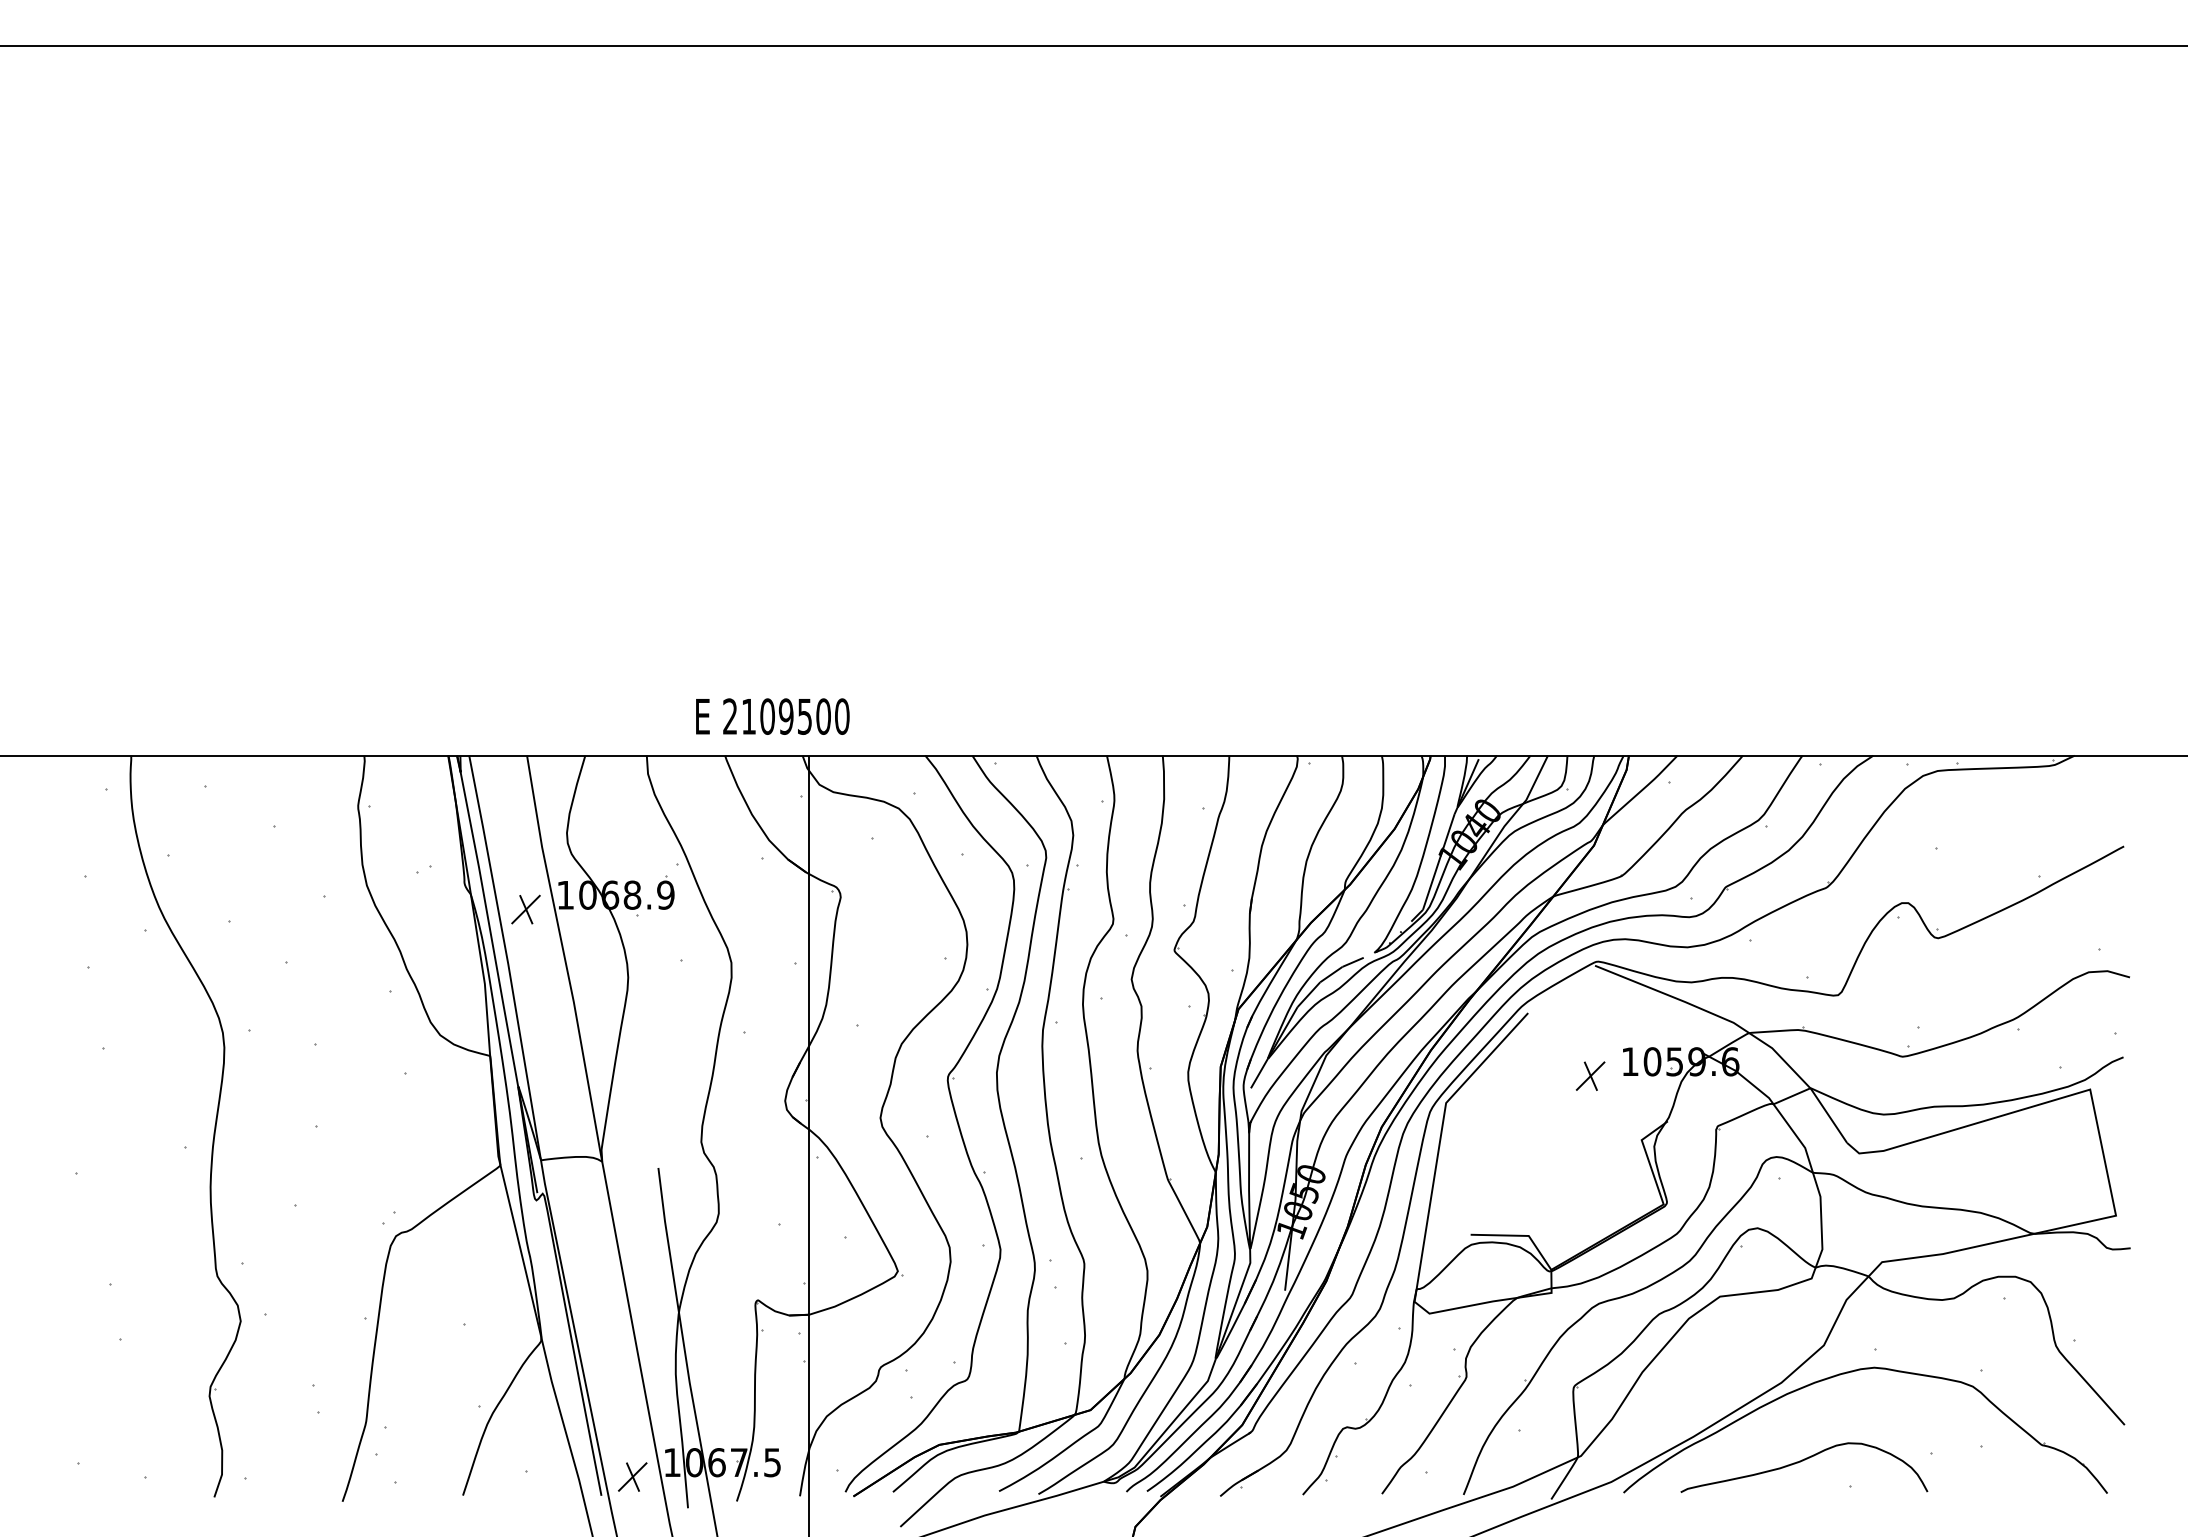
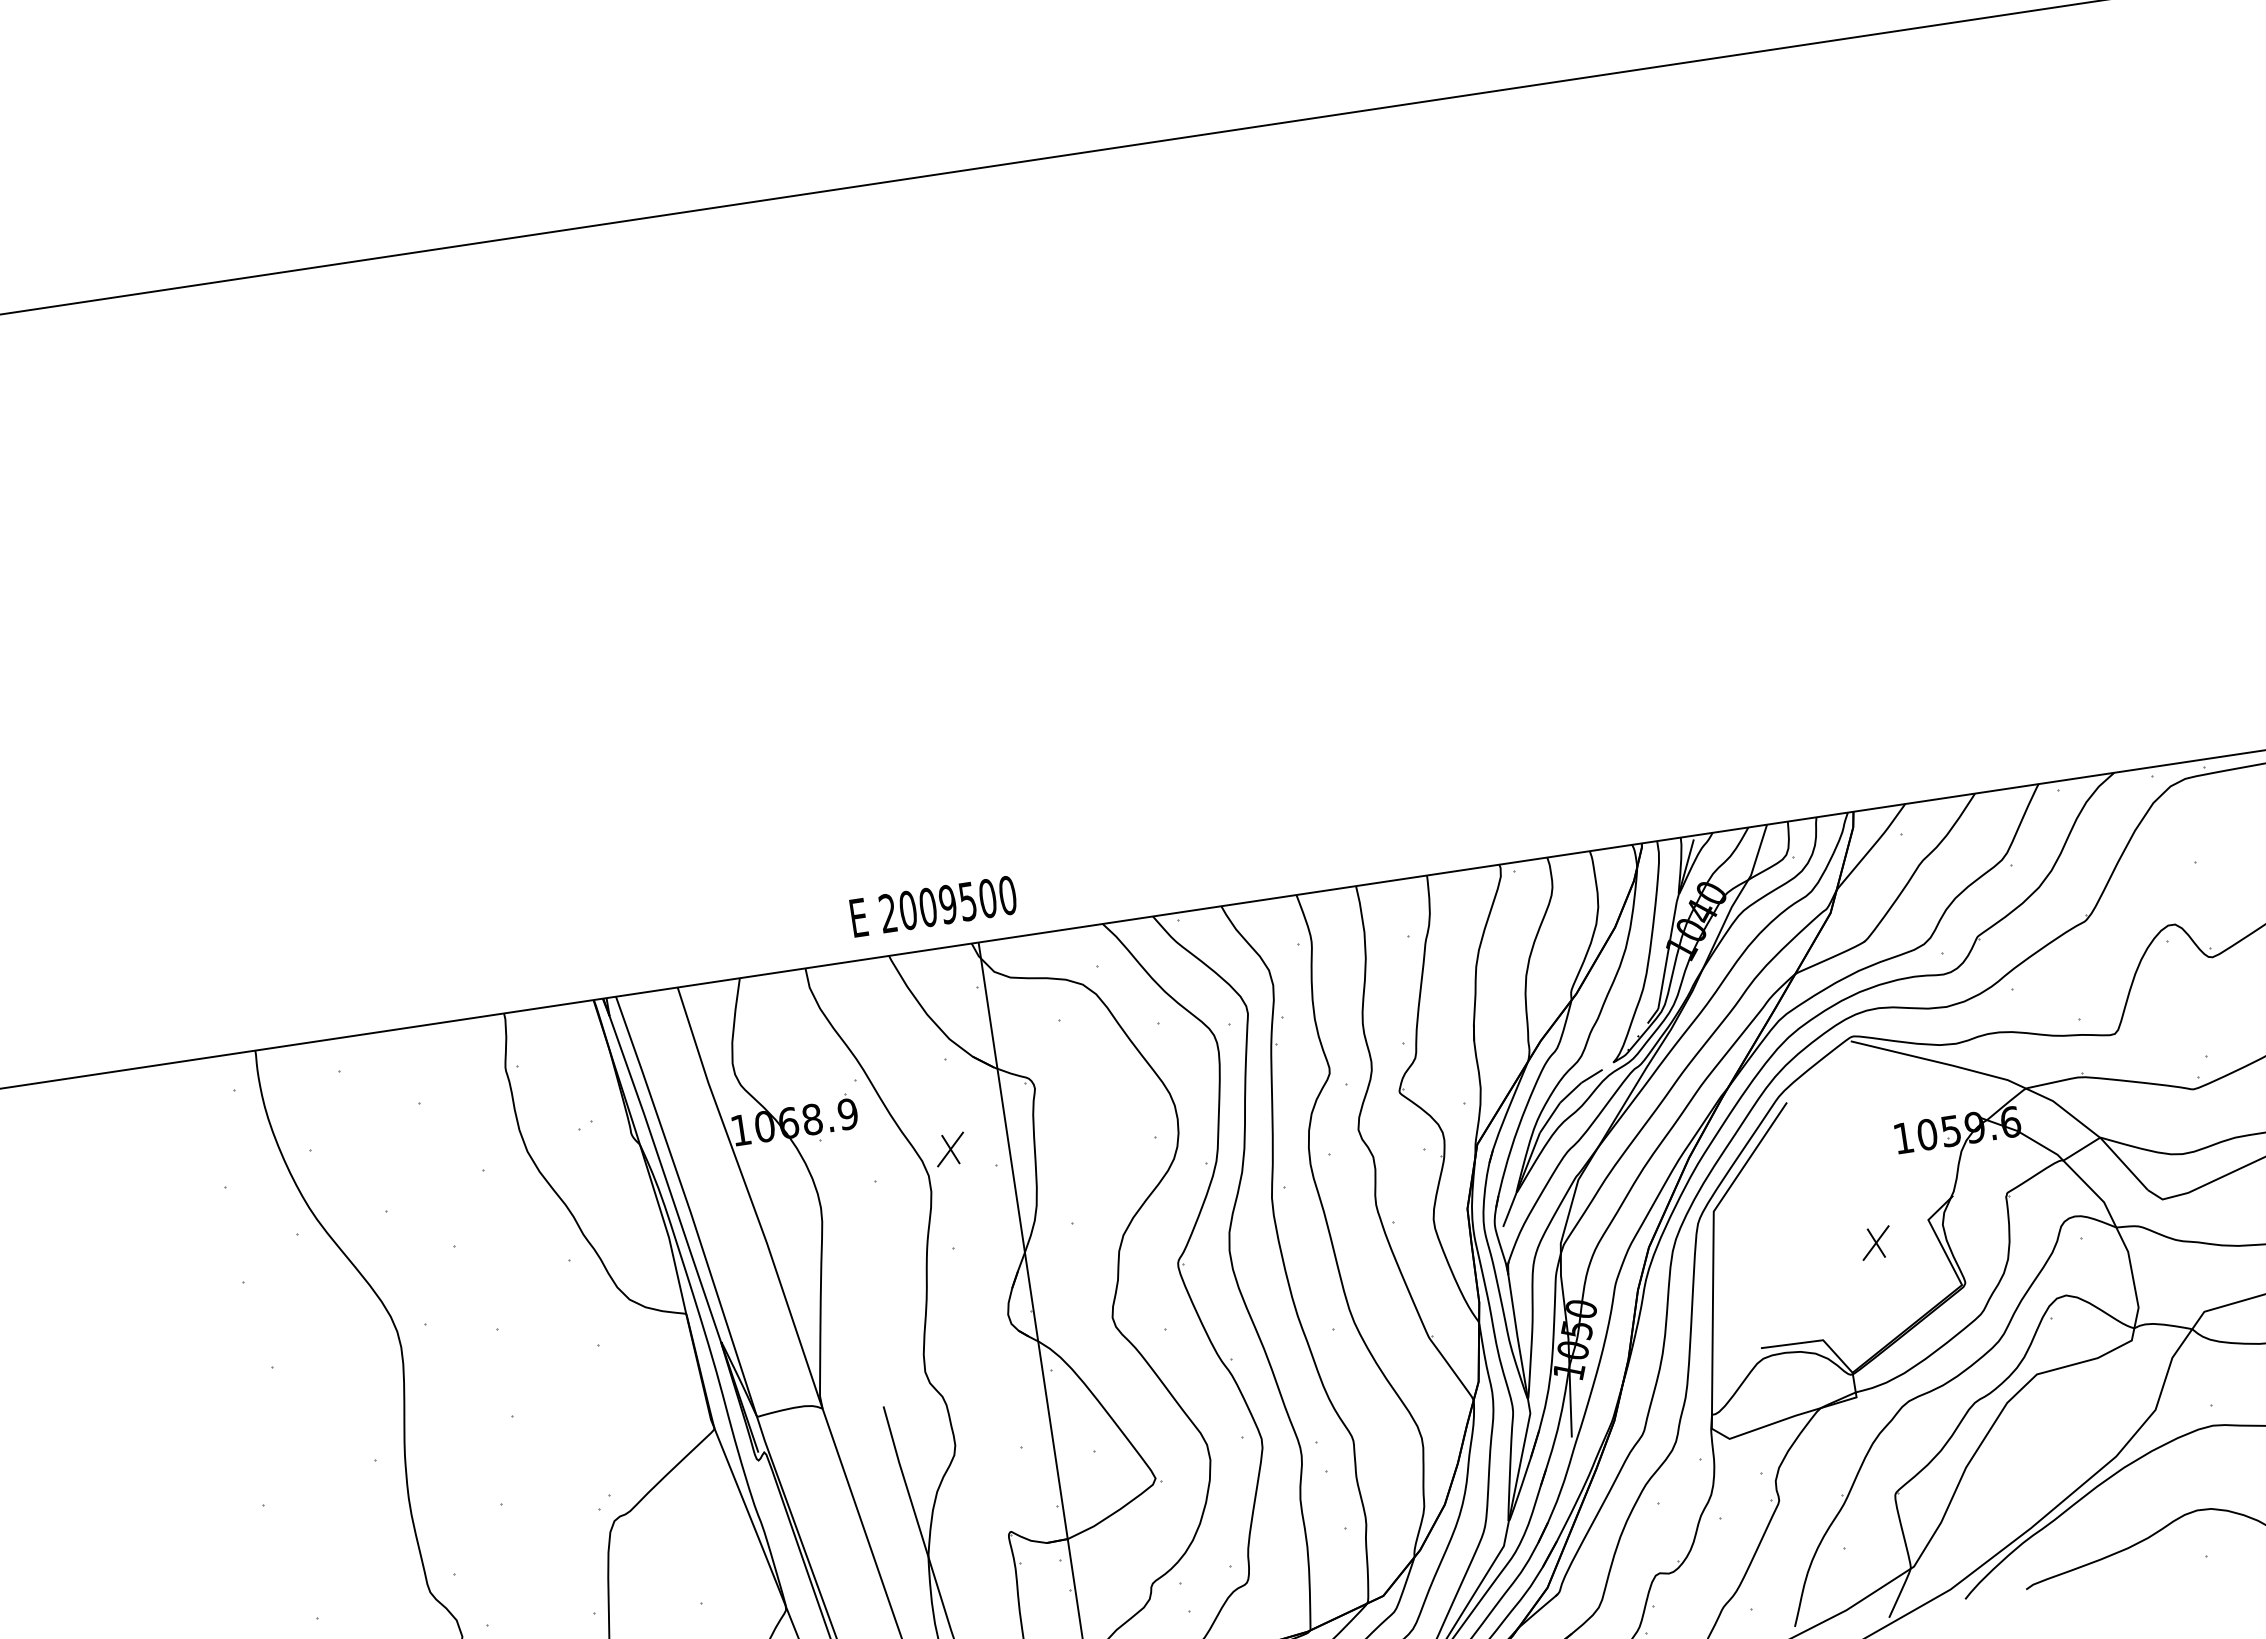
text: (748, 716) -> (907, 910), 2109500 -> 2009500
part: (525, 909) -> (950, 1149), moved
part: (1590, 1075) -> (1875, 1242), moved

